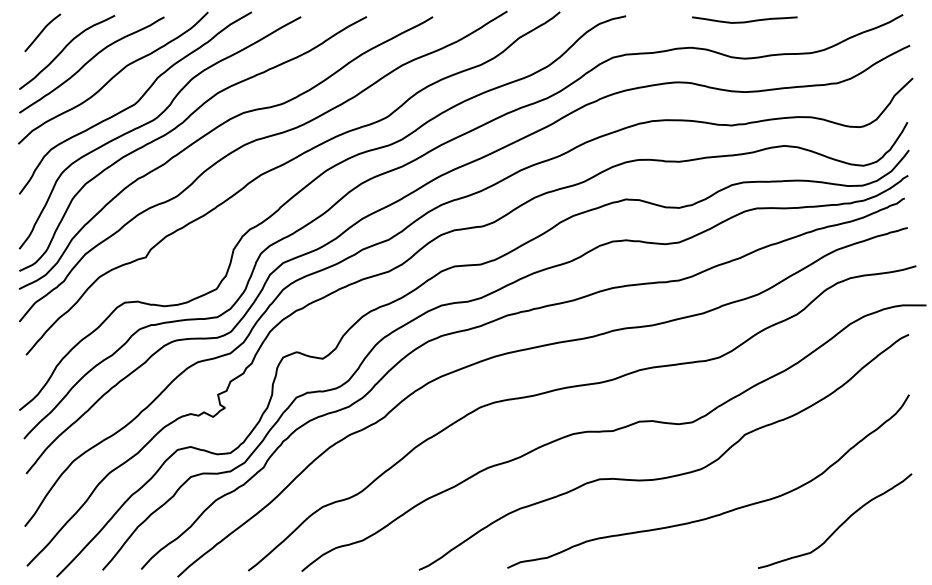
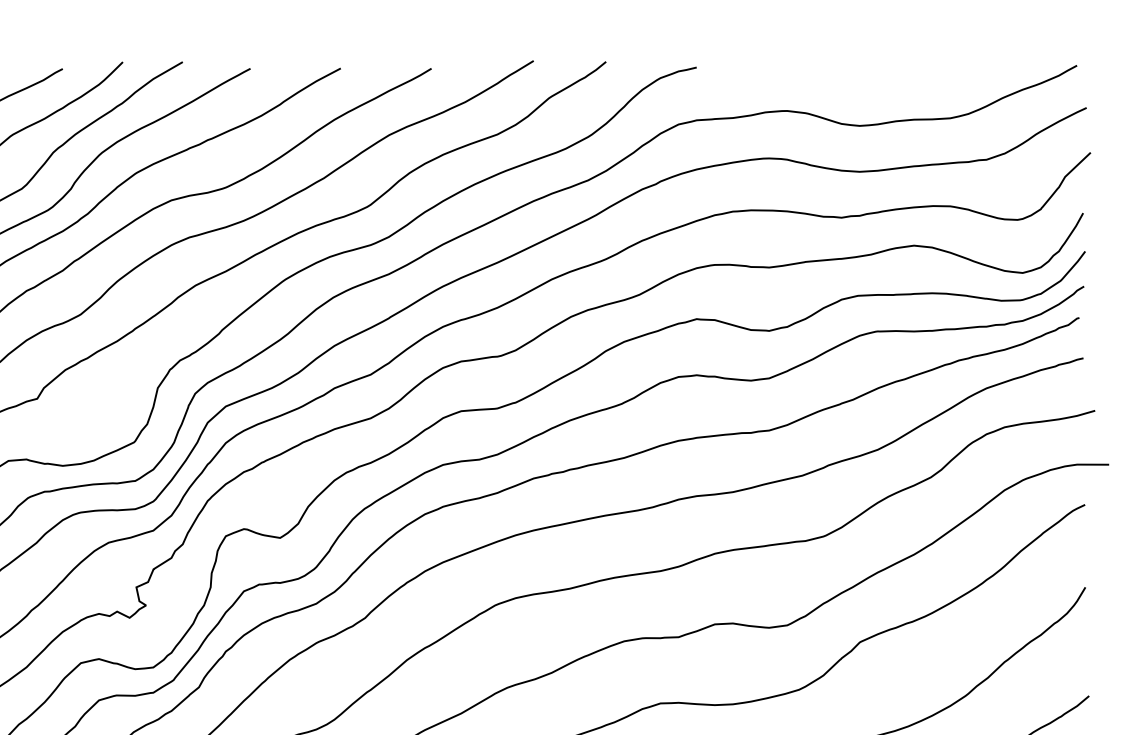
curve: (744, 21) -> (859, 74), removed

